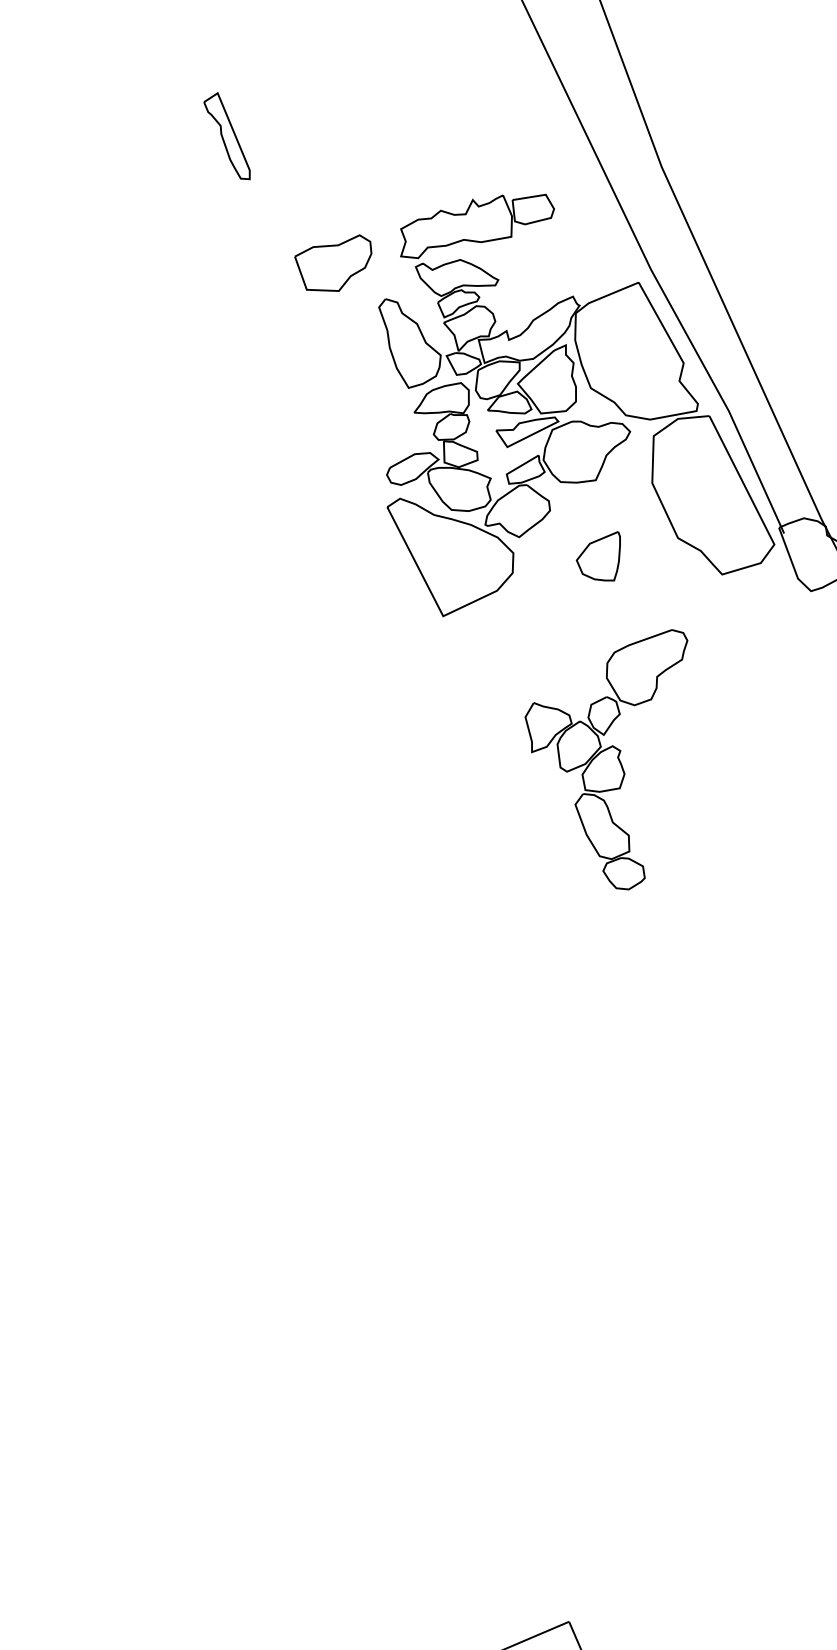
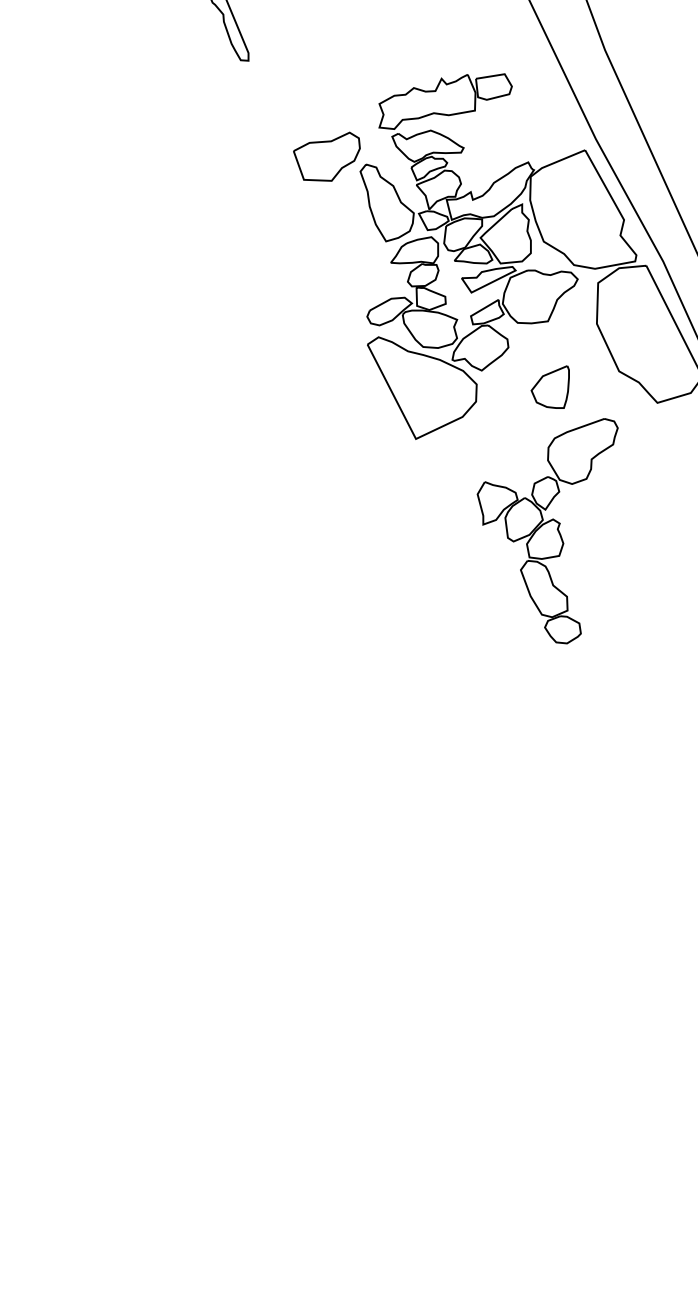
part: (333, 262) -> (327, 156), moved
part: (606, 759) -> (547, 530), moved

